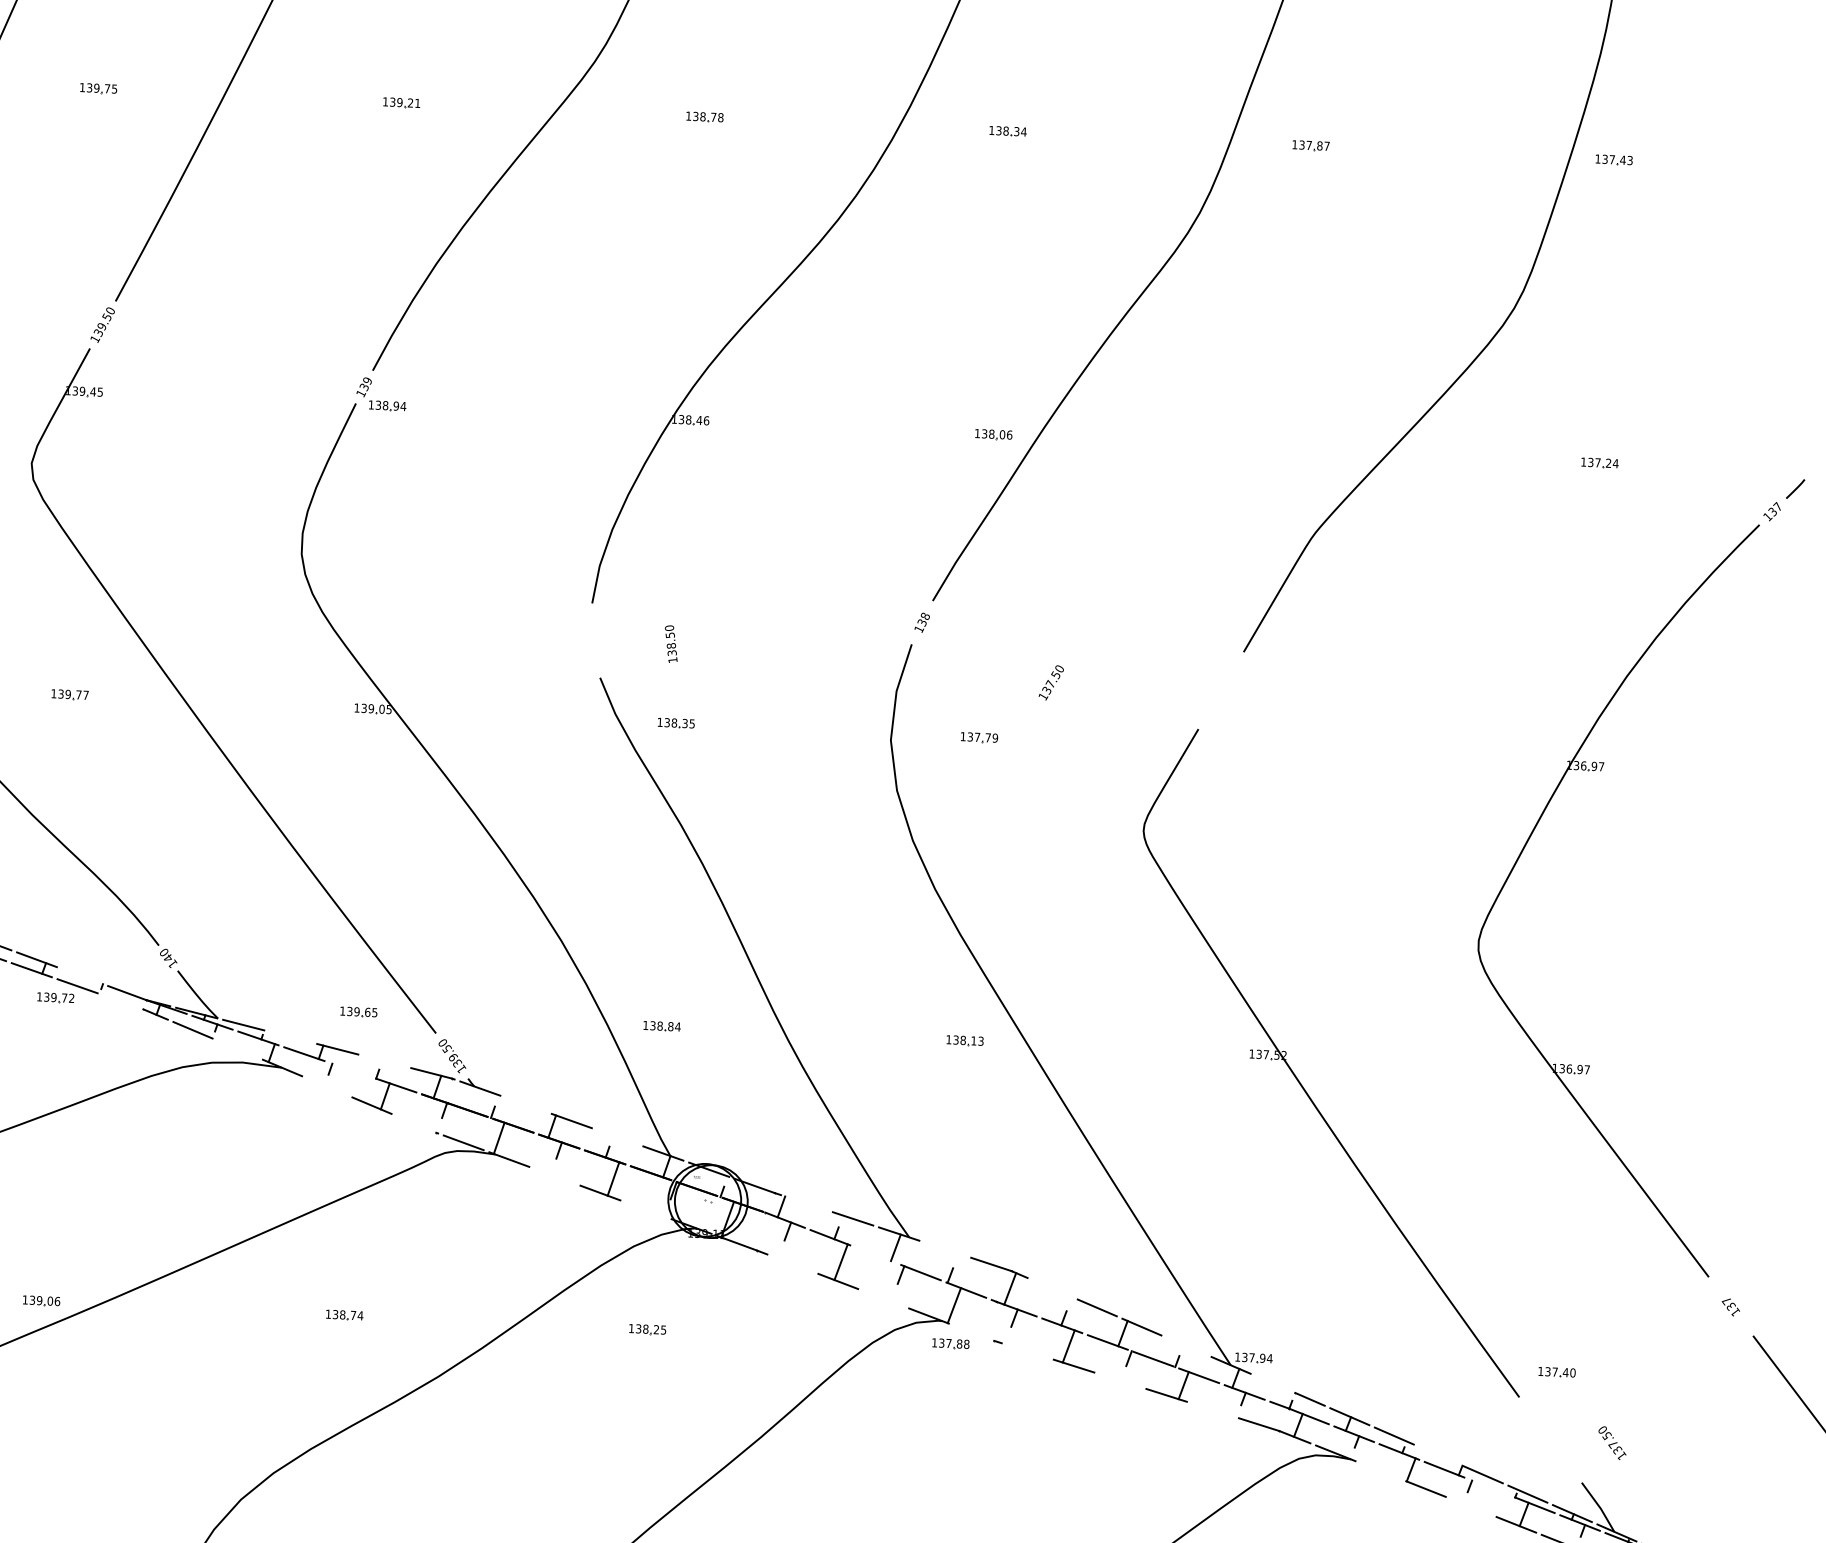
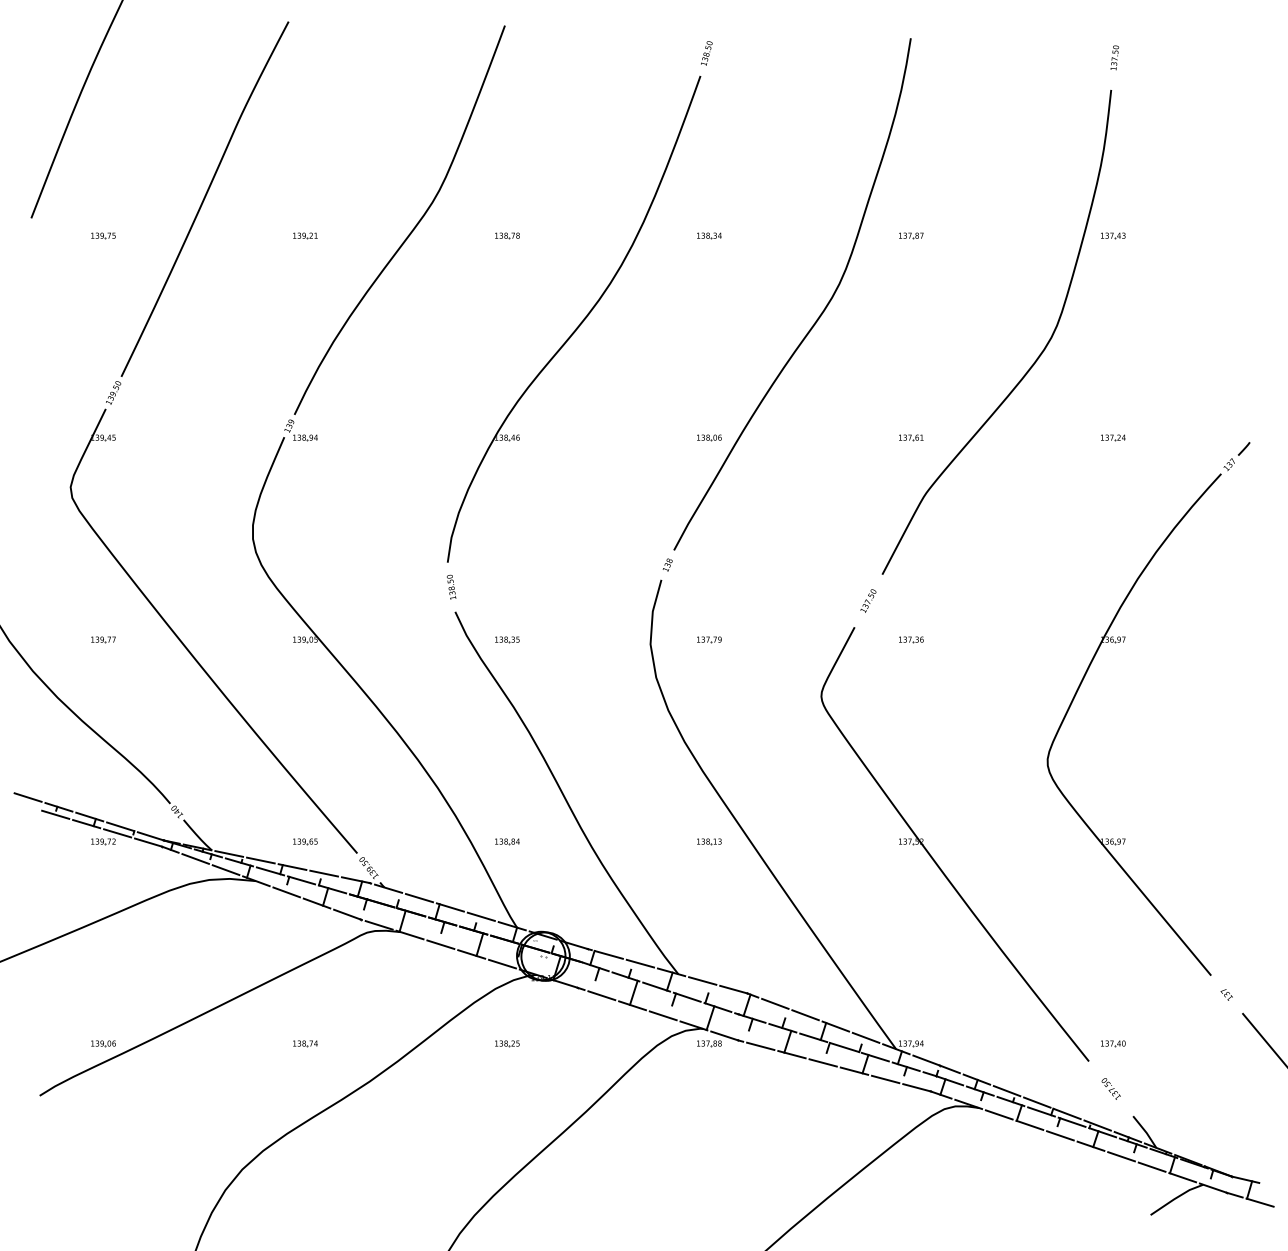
part: (1297, 448) -> (911, 437), added
text: (671, 642) -> (451, 586), moved
text: (1051, 681) -> (868, 600), moved
part: (1282, 751) -> (911, 639), added
line: (82, 976) -> (120, 826), added
line: (123, 1002) -> (148, 842), added
line: (290, 1037) -> (260, 860), added
line: (236, 1049) -> (225, 870), added
line: (383, 1061) -> (323, 873), added
line: (350, 1070) -> (301, 880), added
line: (326, 1086) -> (286, 892), added
line: (526, 1105) -> (419, 898), added
line: (416, 1124) -> (347, 914), added
line: (616, 1136) -> (480, 916), added
line: (554, 1175) -> (440, 944), added
line: (805, 1202) -> (608, 954), added
line: (646, 1208) -> (502, 963), added
line: (945, 1248) -> (702, 980), added
line: (875, 1254) -> (656, 986), added
line: (792, 1263) -> (601, 995), added
line: (1052, 1288) -> (775, 1003), added
line: (882, 1298) -> (662, 1015), added
line: (974, 1332) -> (724, 1035), added
line: (1185, 1345) -> (865, 1037), added
line: (1027, 1350) -> (760, 1045), added
line: (1119, 1380) -> (822, 1062), added
line: (1275, 1384) -> (926, 1060), added
line: (1212, 1410) -> (885, 1079), added
text: (1611, 1442) -> (1110, 1088), moved
line: (1439, 1455) -> (1037, 1102), added
line: (1379, 1470) -> (998, 1114), added
line: (1488, 1486) -> (1071, 1121), added
line: (1471, 1506) -> (1060, 1135), added

